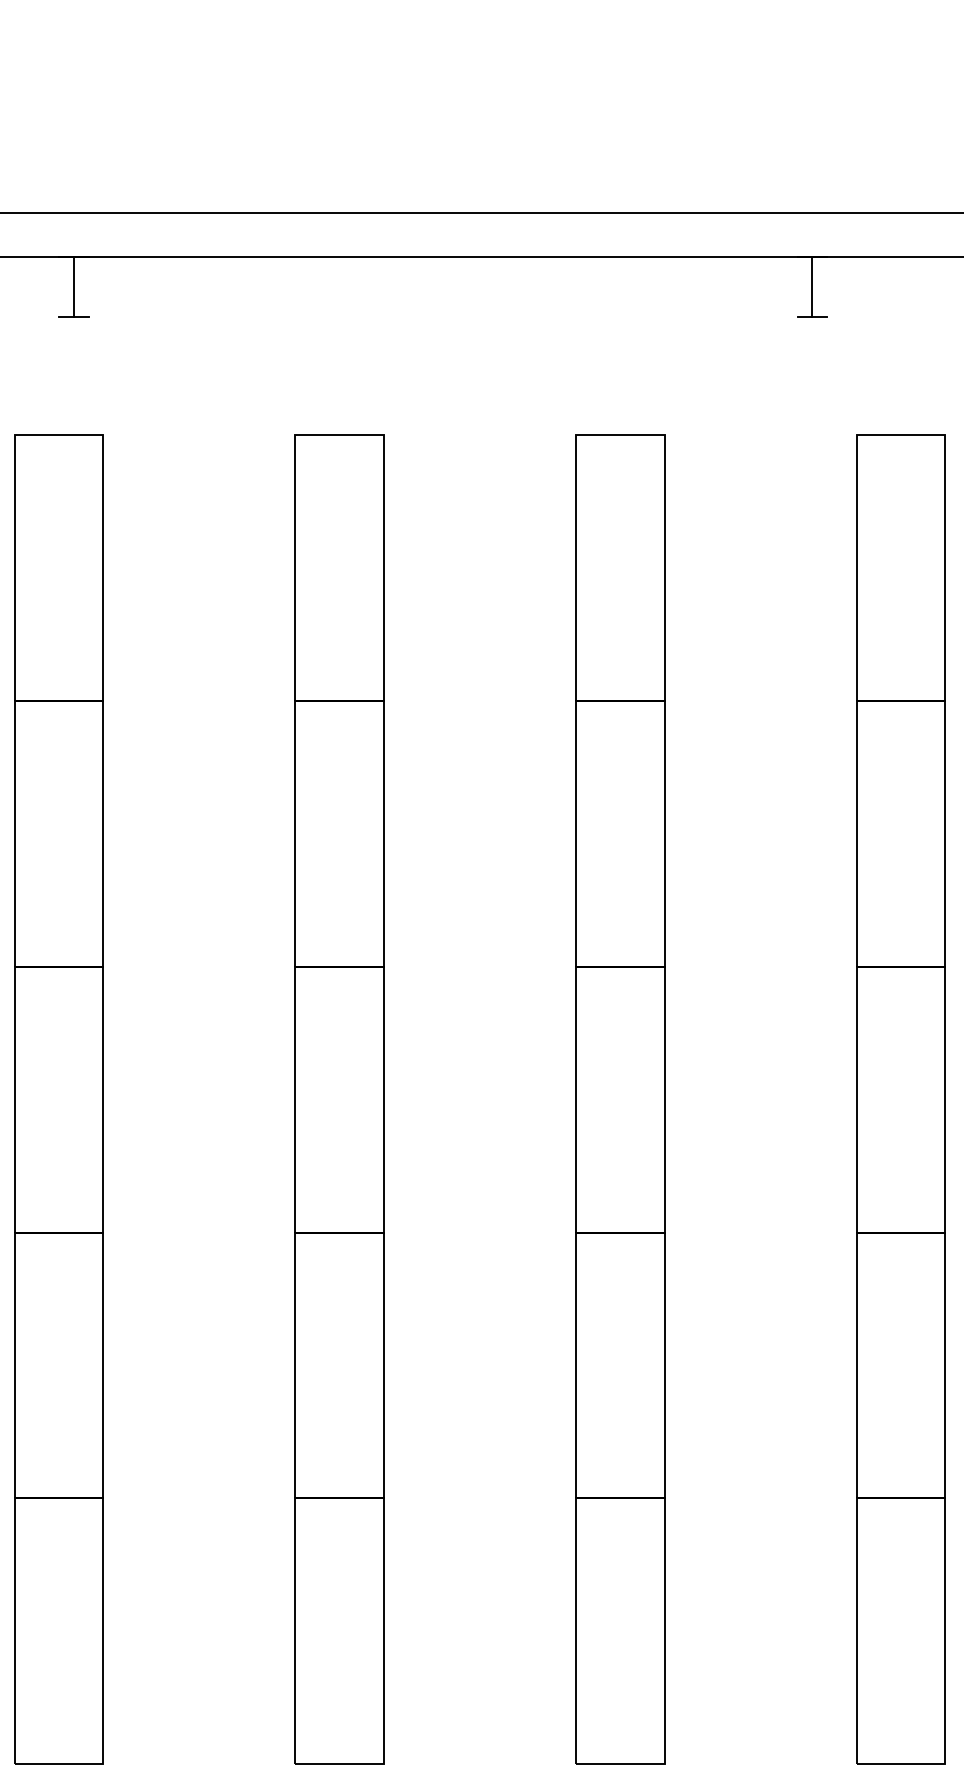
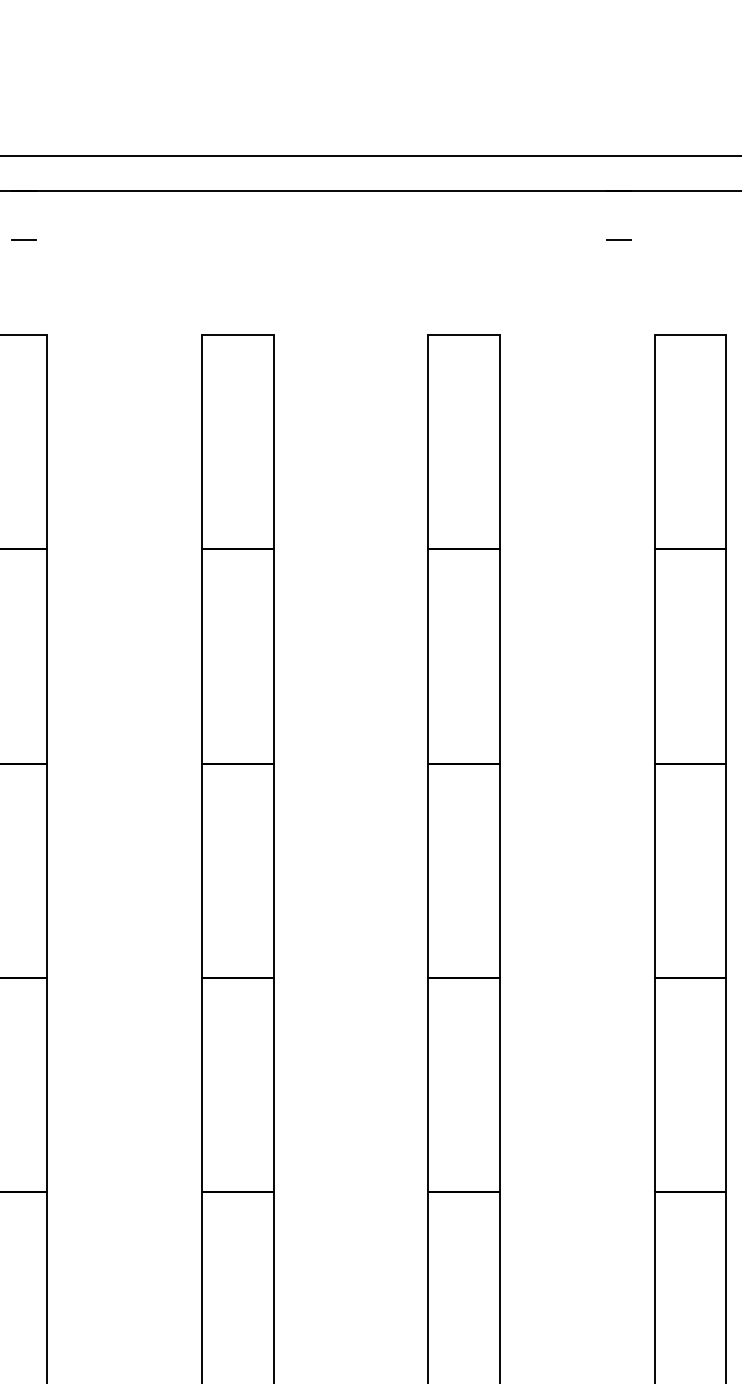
line: (73, 286) -> (23, 215), removed
line: (812, 286) -> (619, 215), removed

